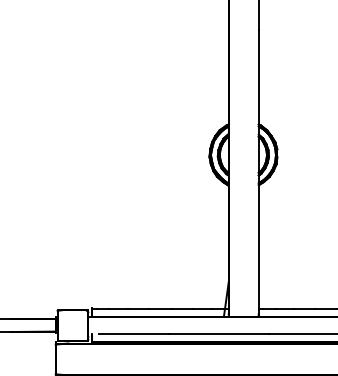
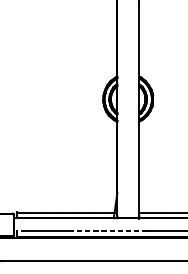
line: (218, 333) -> (109, 230), solid -> dashed

